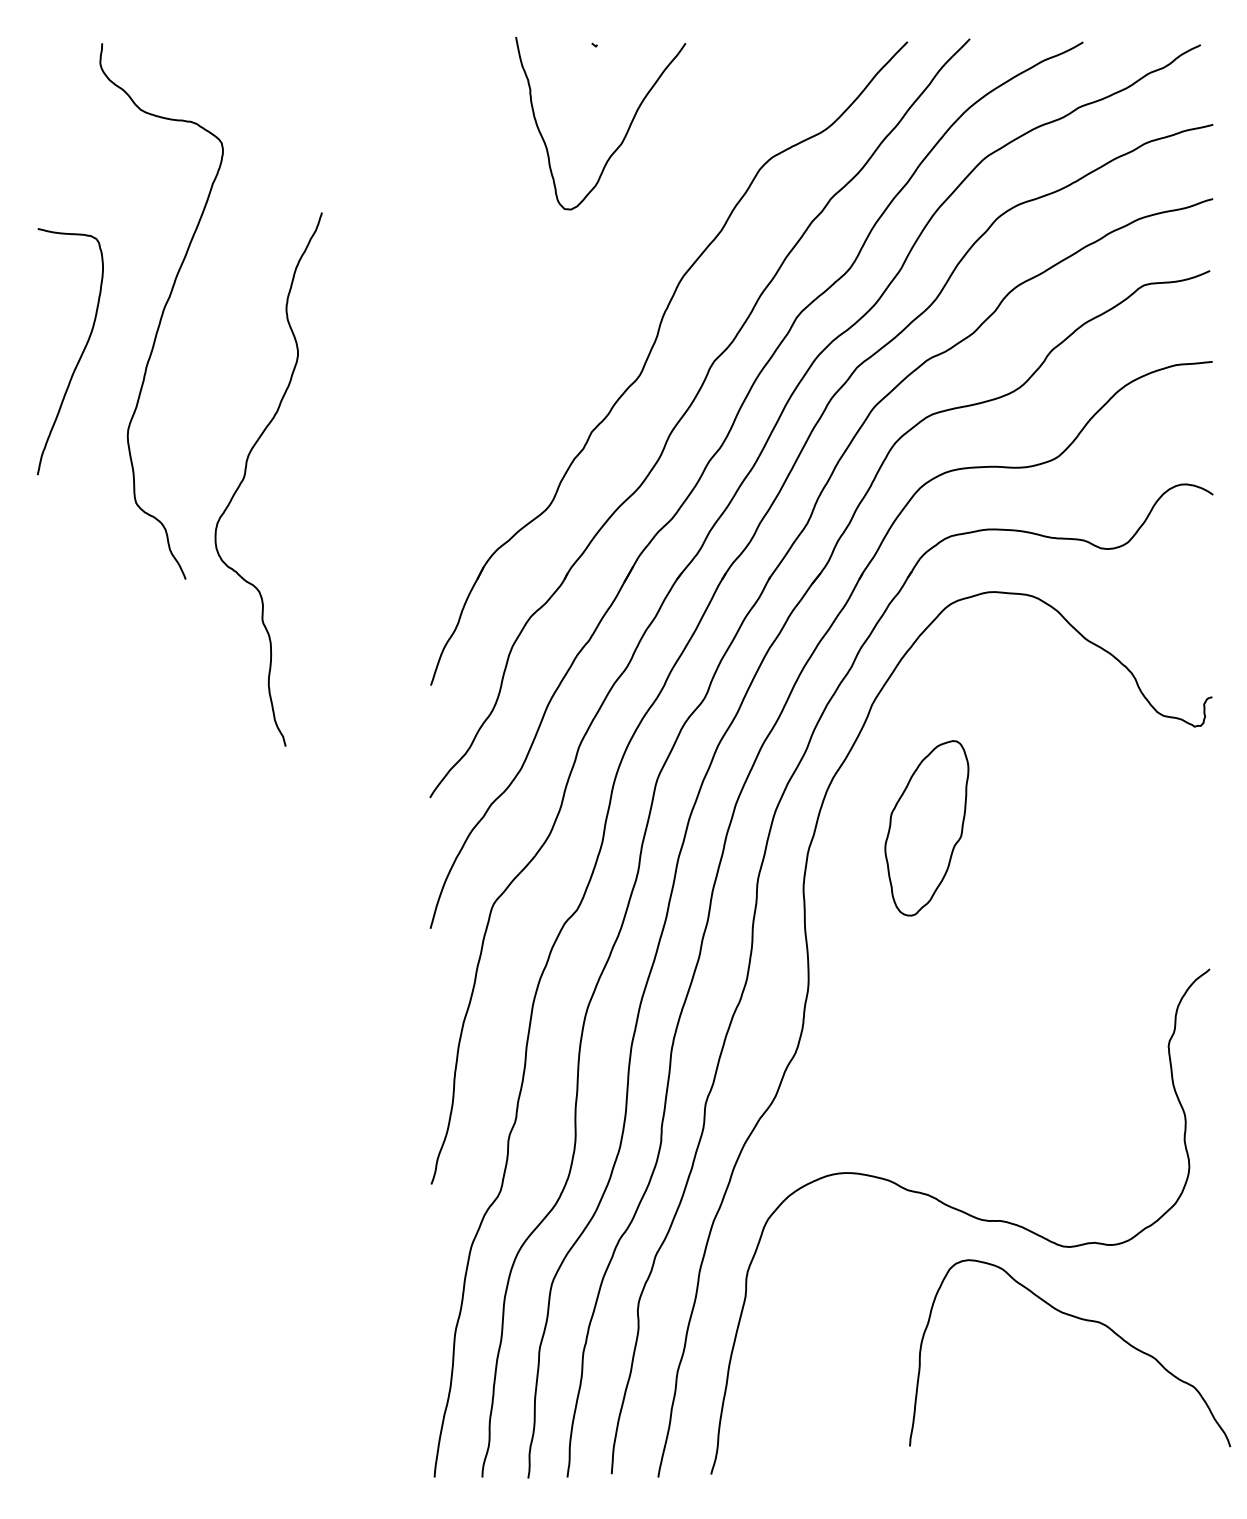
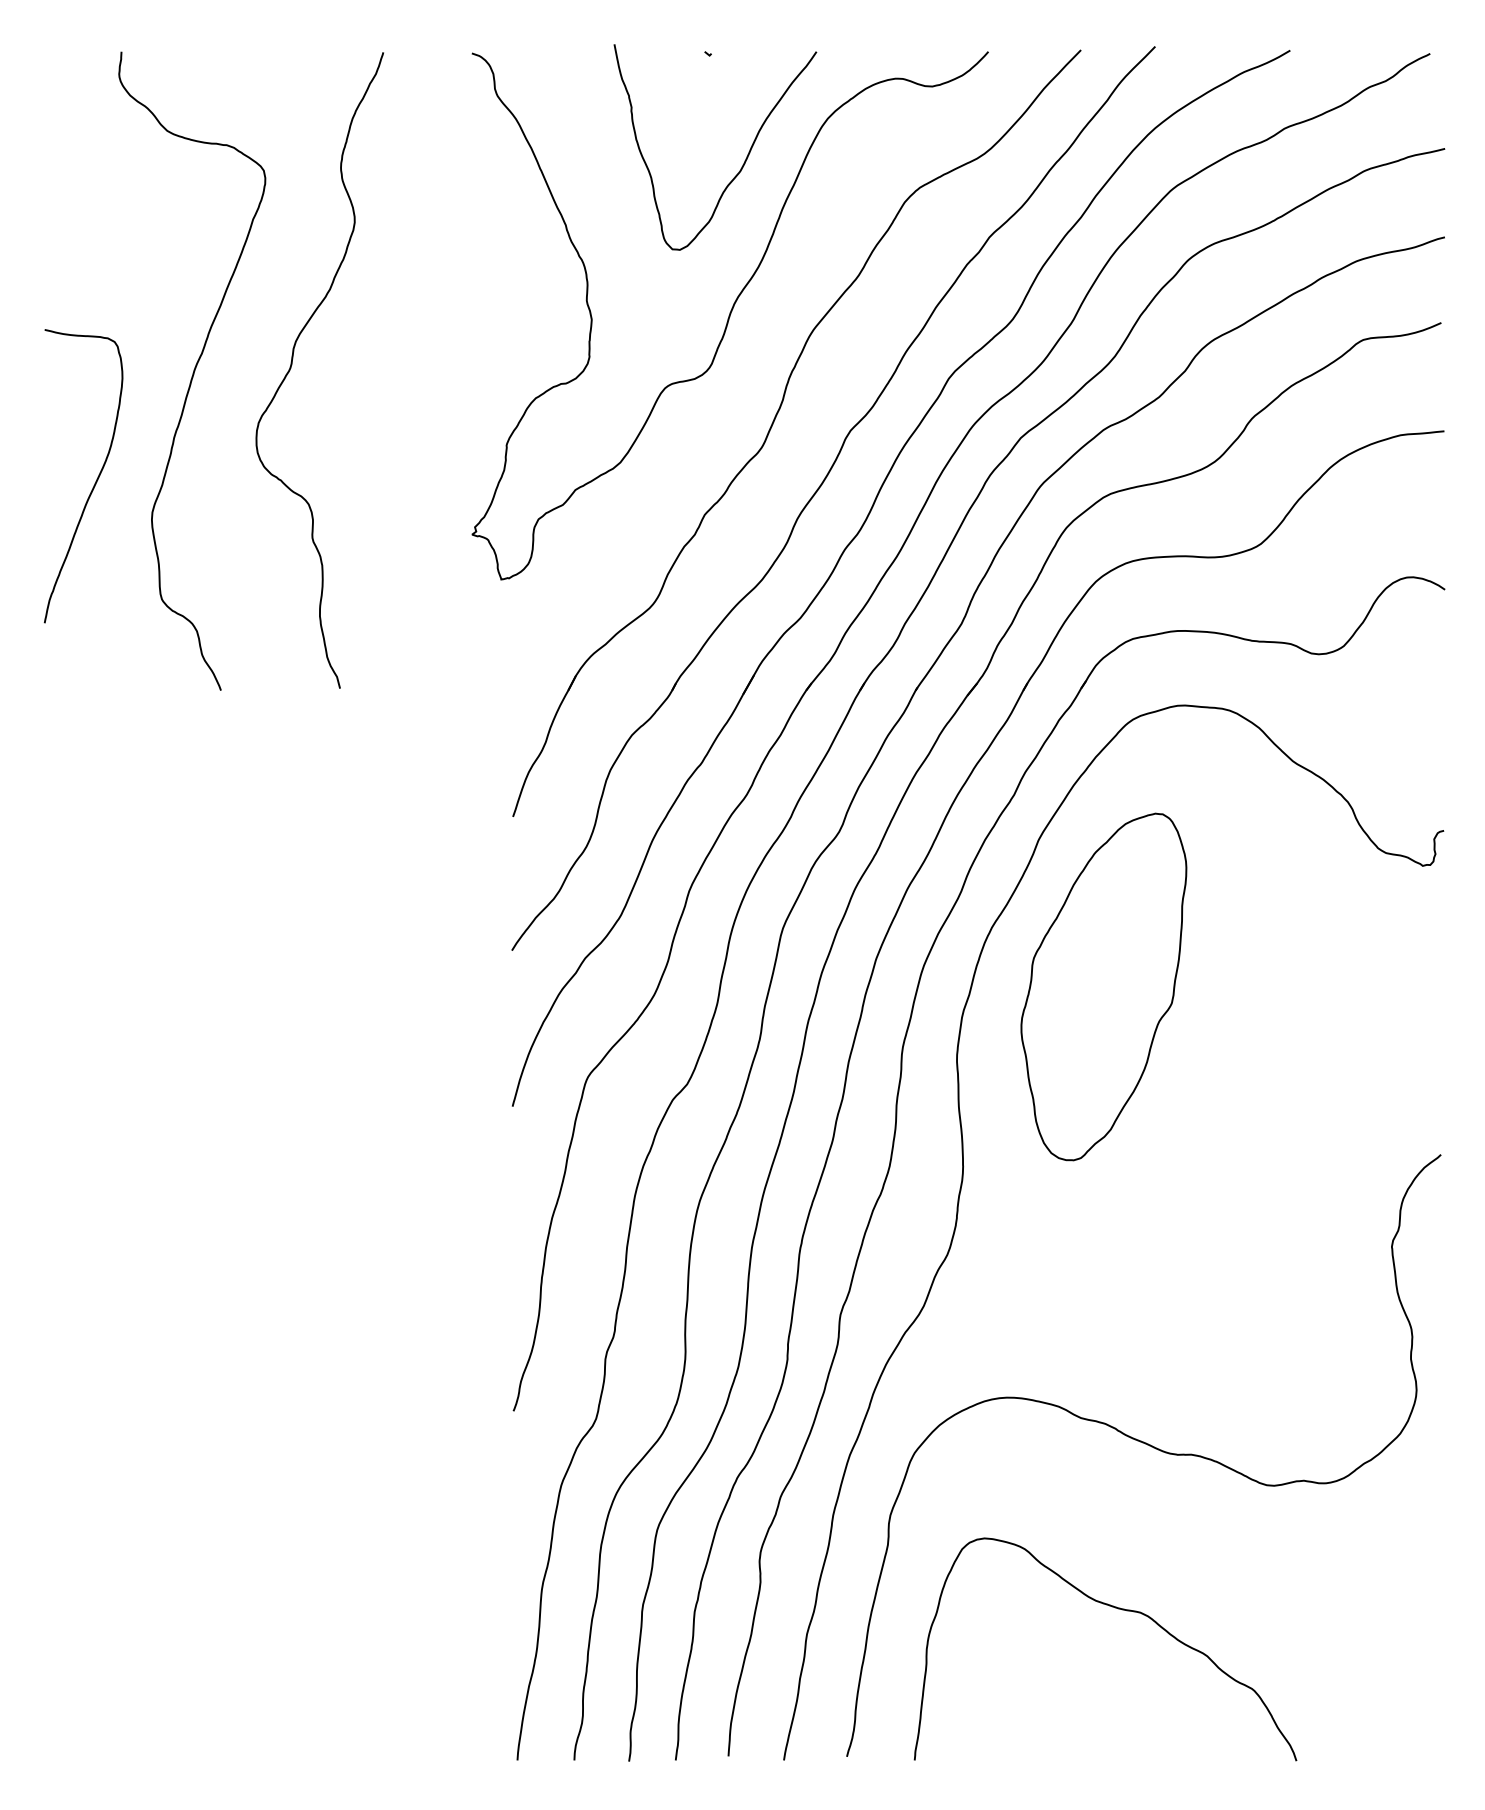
curve: (612, 264) -> (729, 315), added
curve: (80, 356) -> (95, 481), moved
curve: (245, 475) -> (292, 365), moved
part: (926, 827) -> (1103, 986), size x1.67
curve: (1080, 1319) -> (1118, 1609), moved

